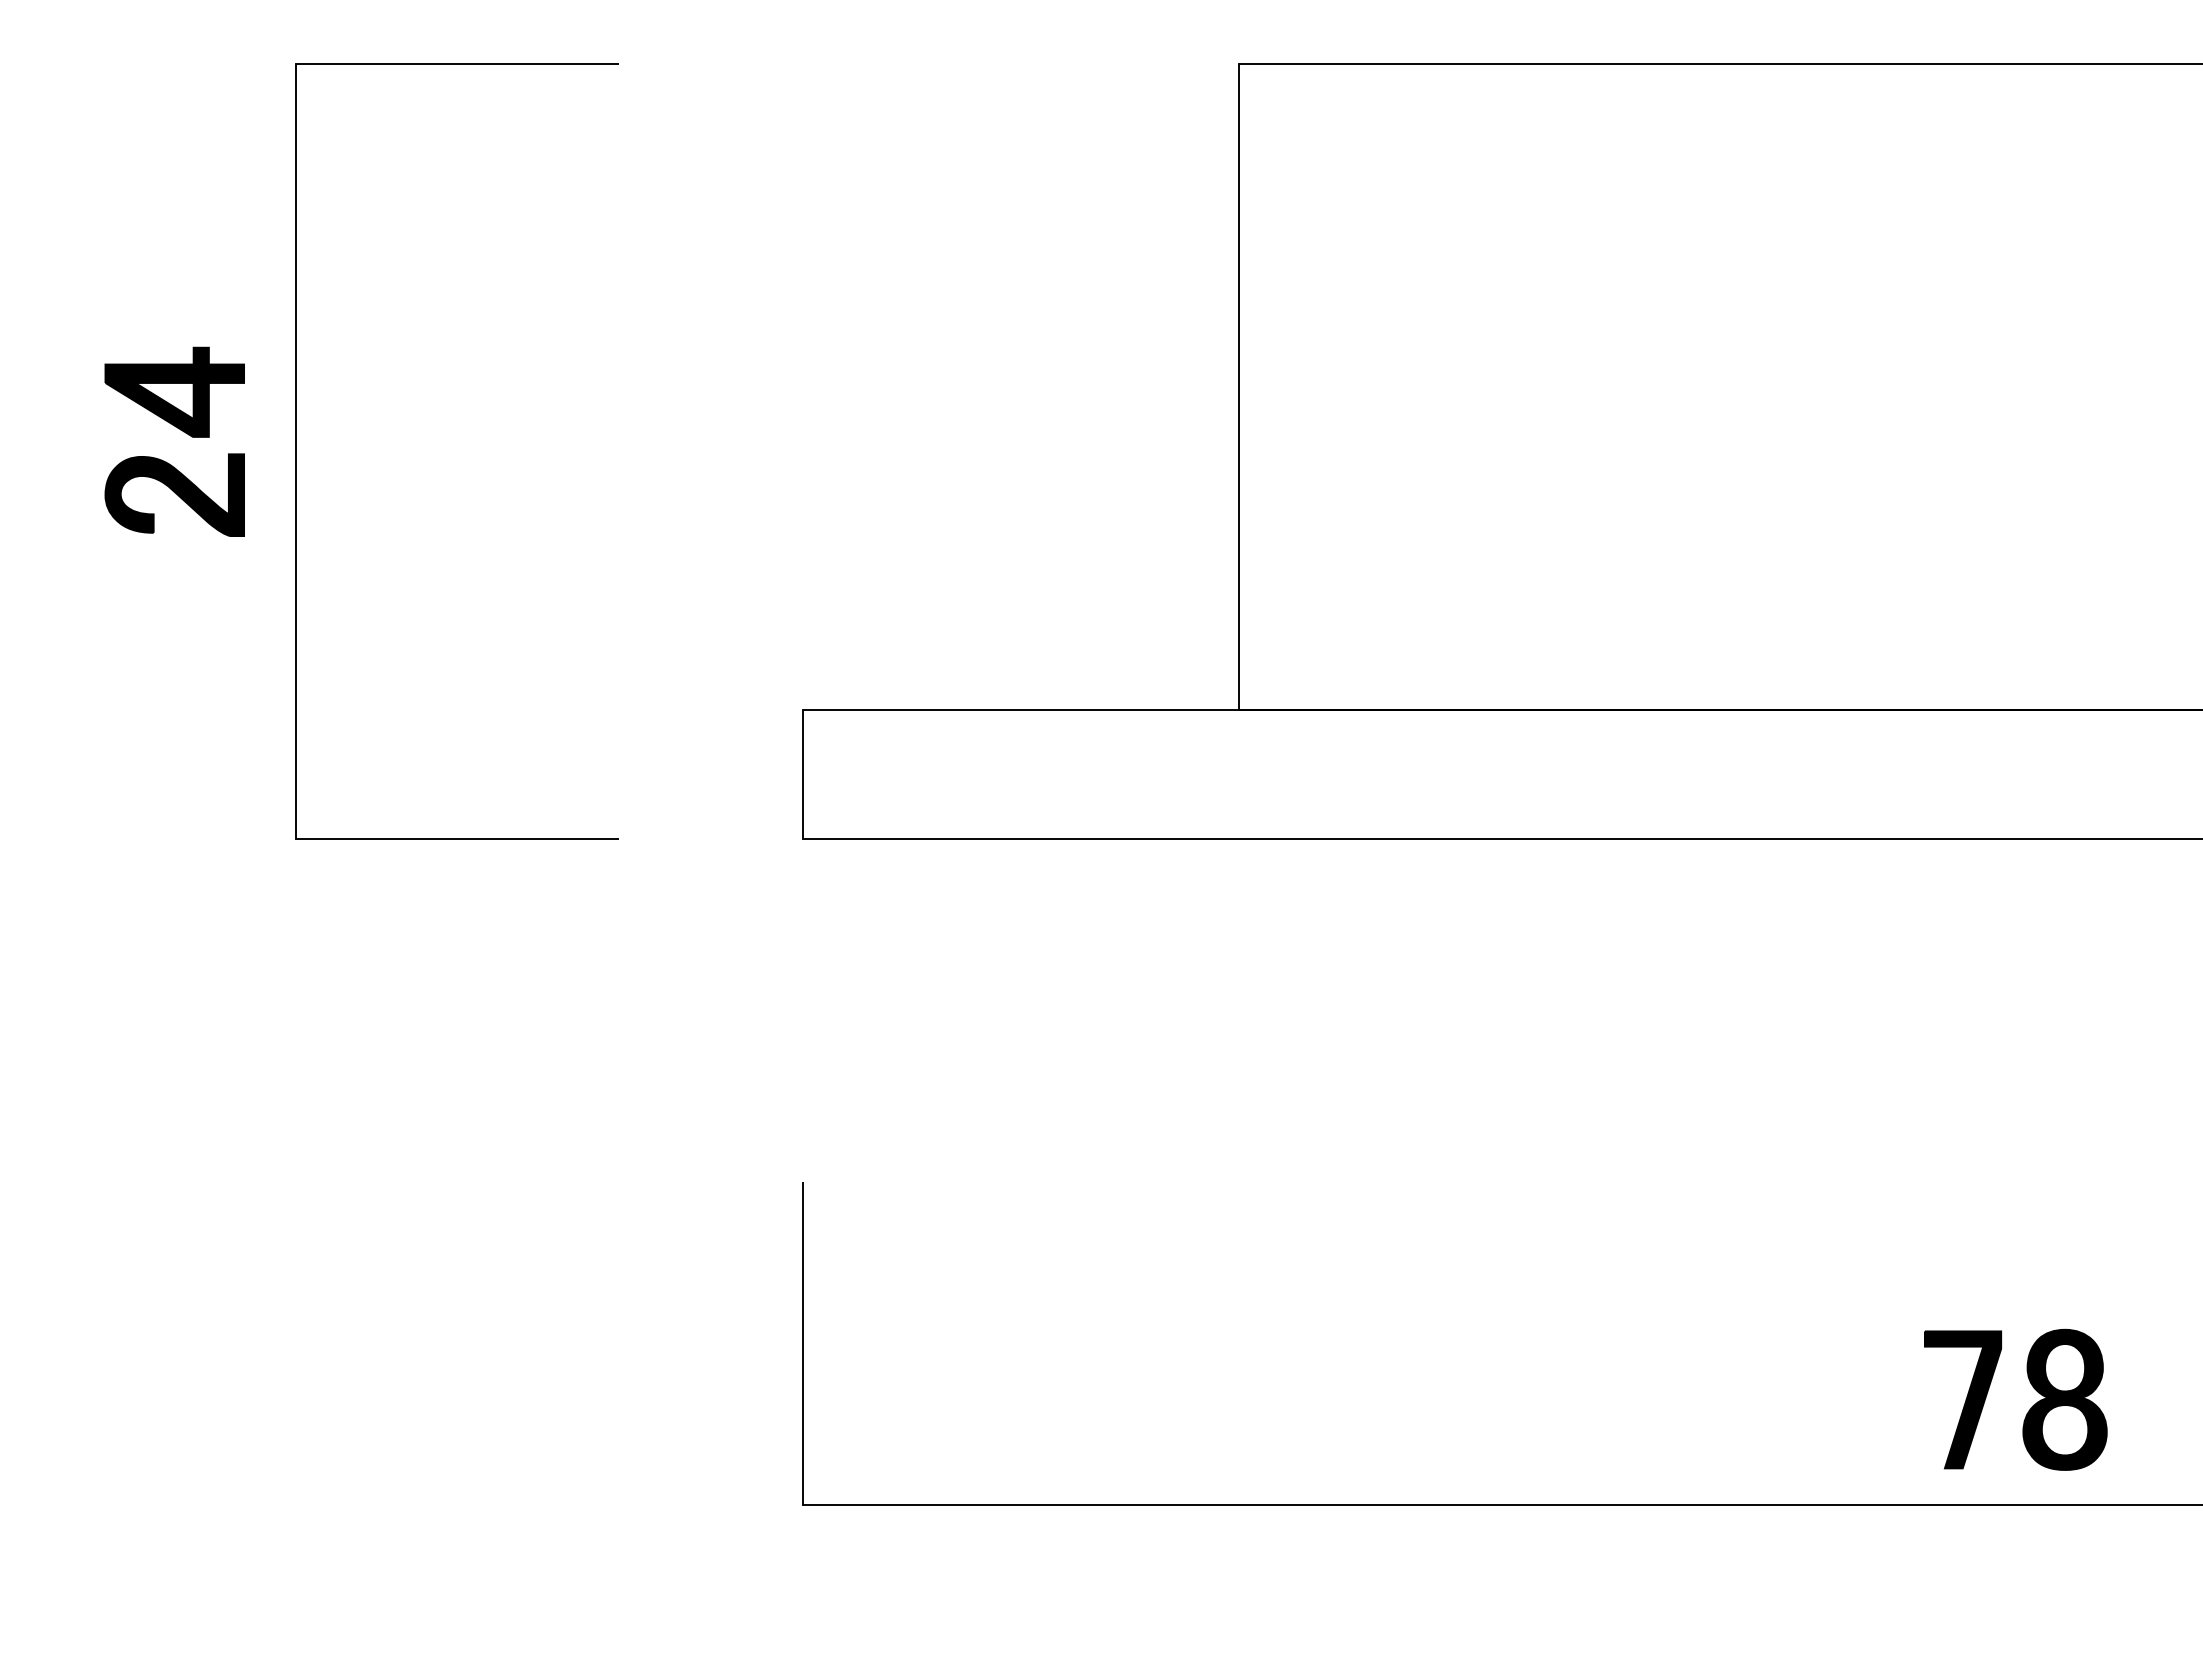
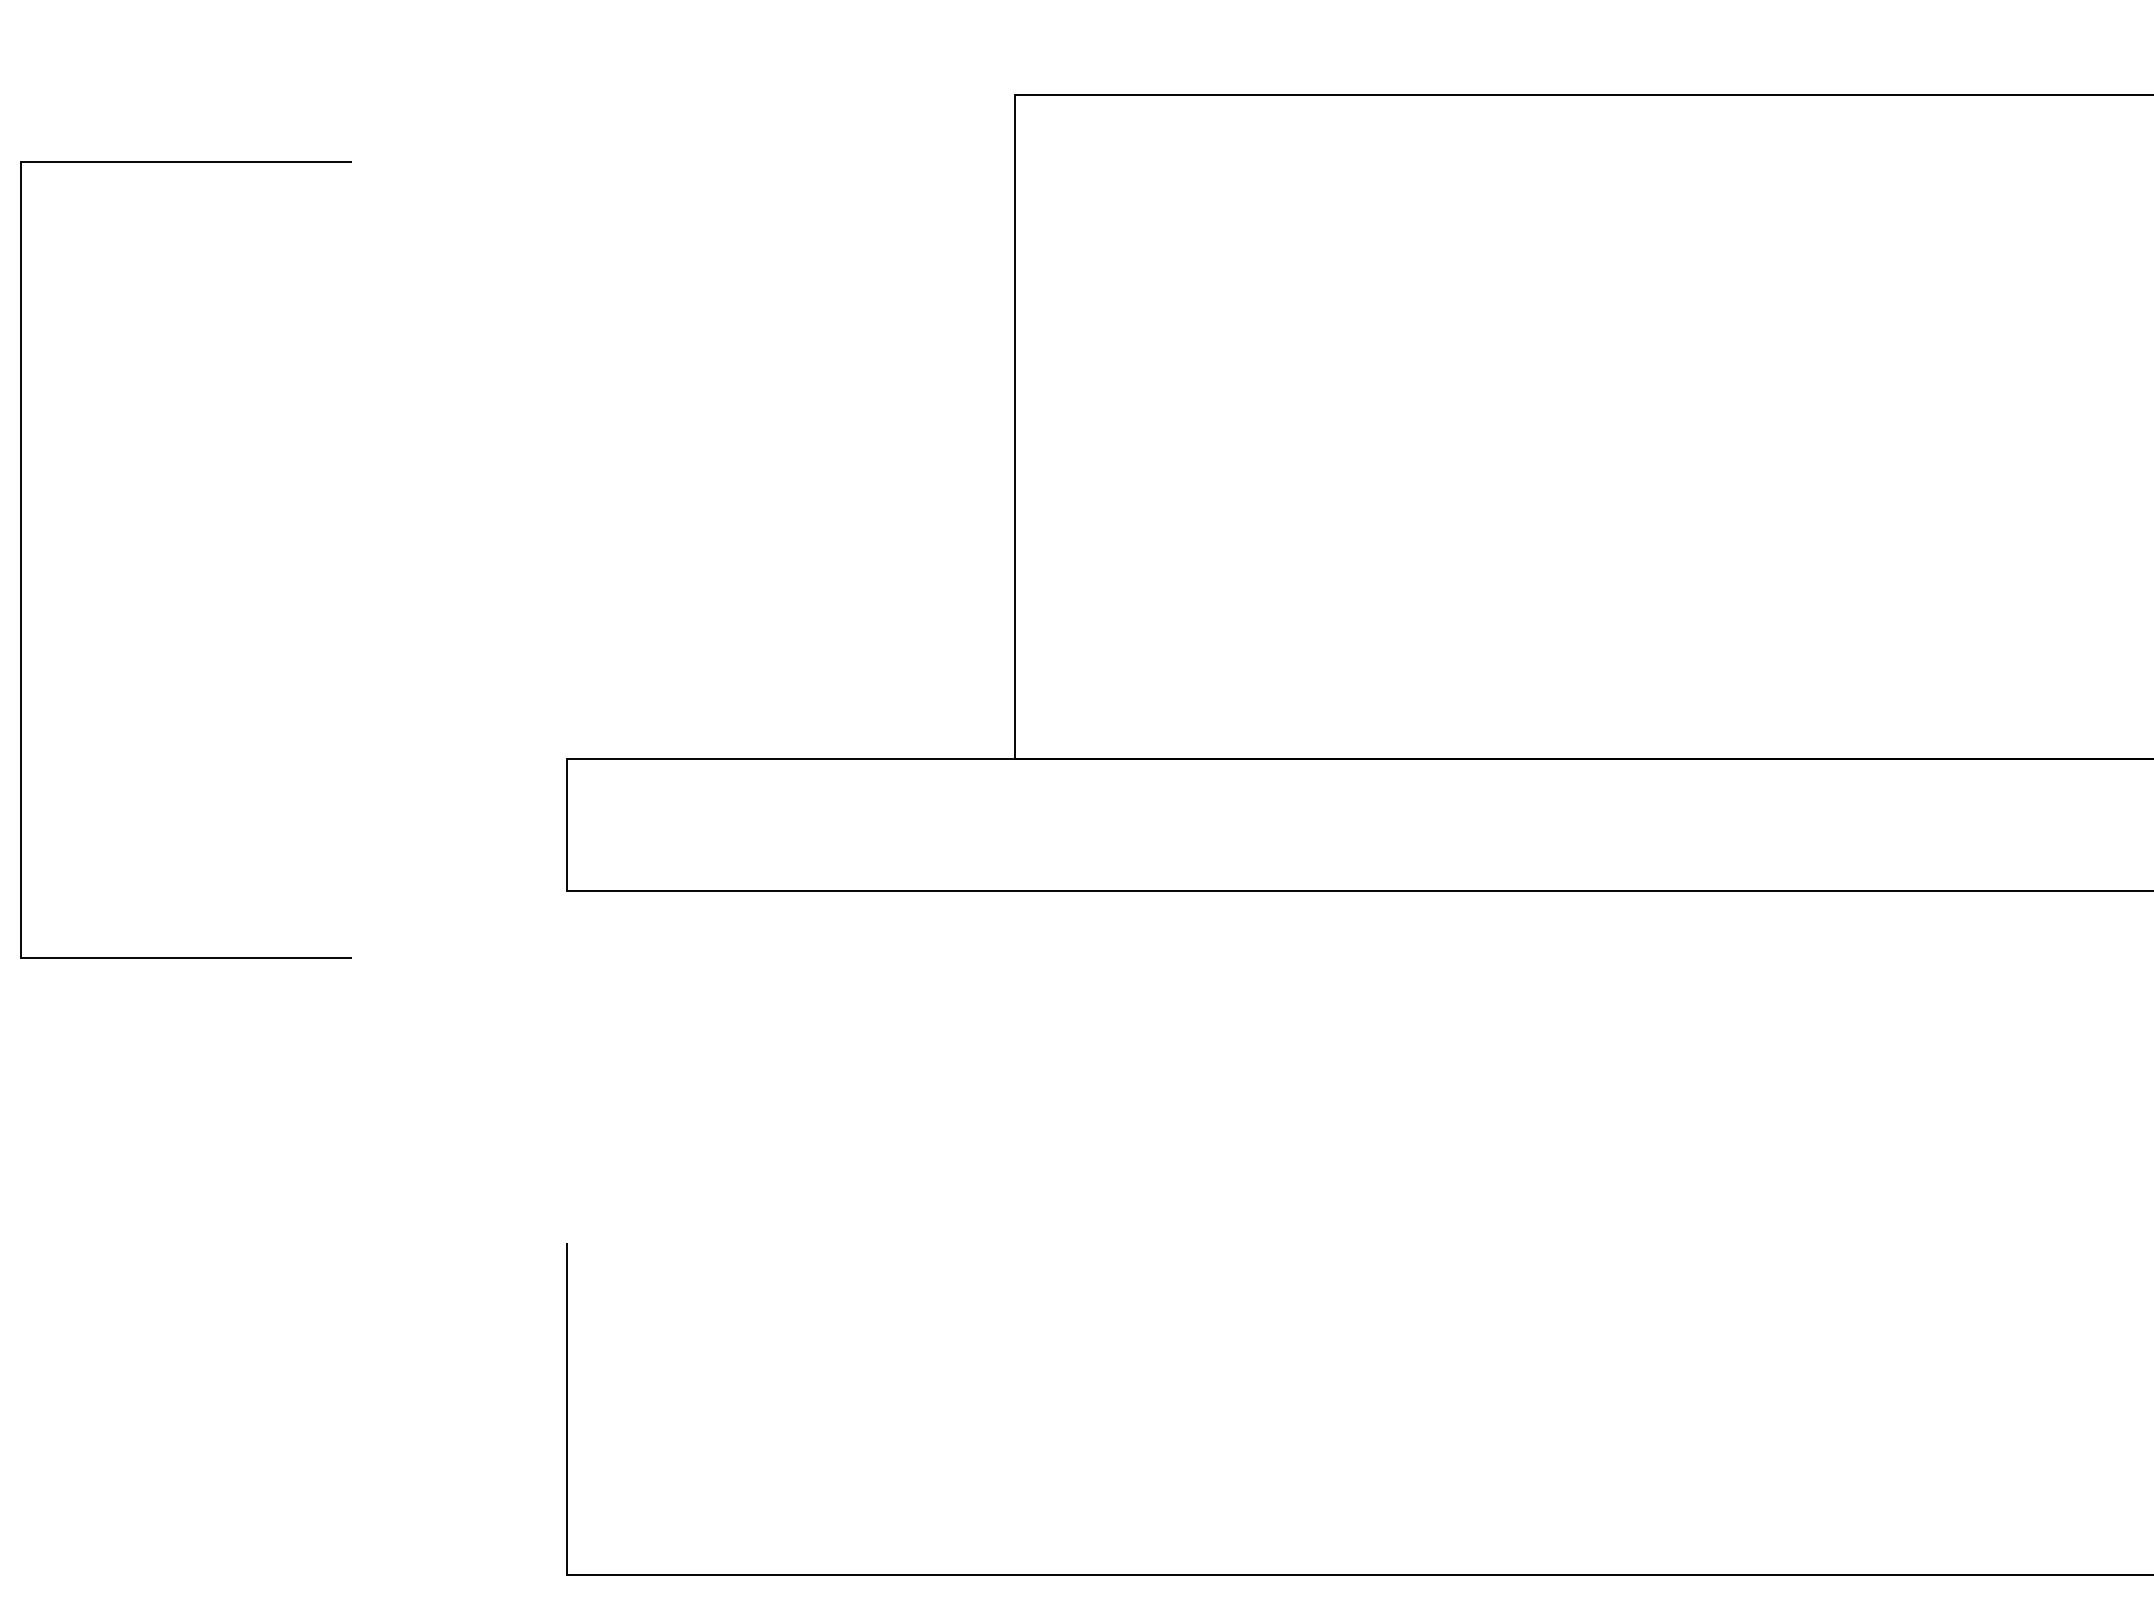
line: (296, 451) -> (21, 560), moved
part: (2028, 1410) -> (1825, 1477), removed

